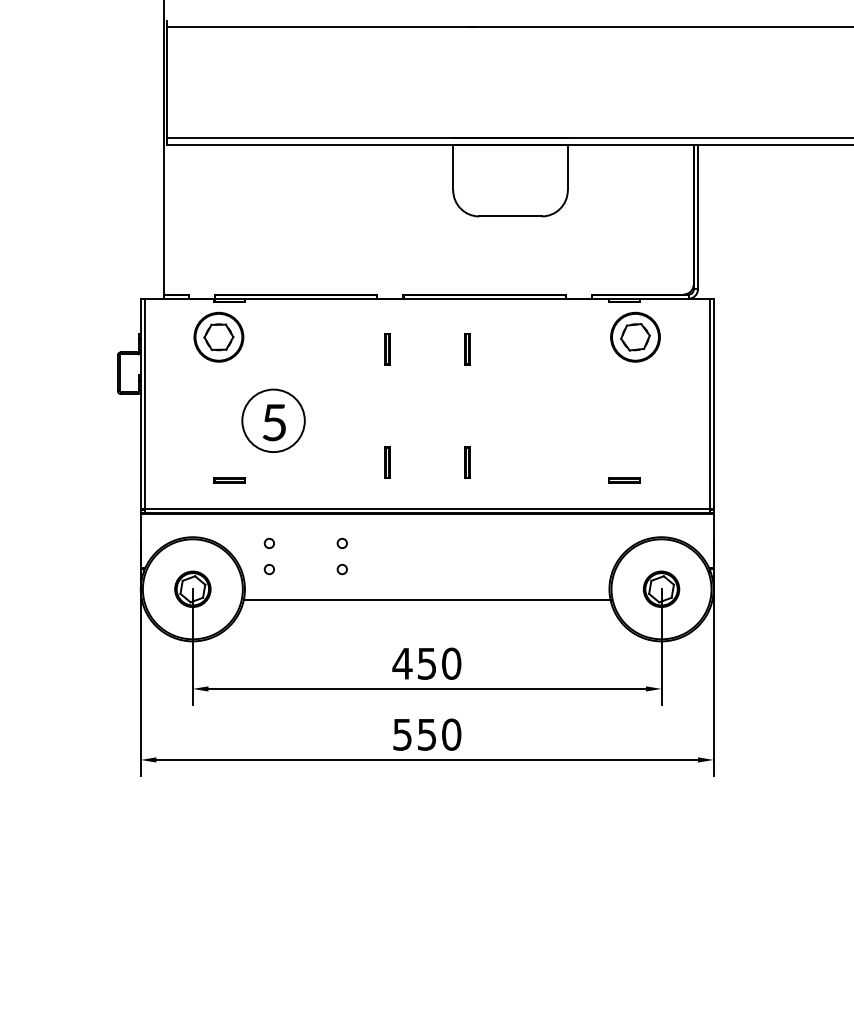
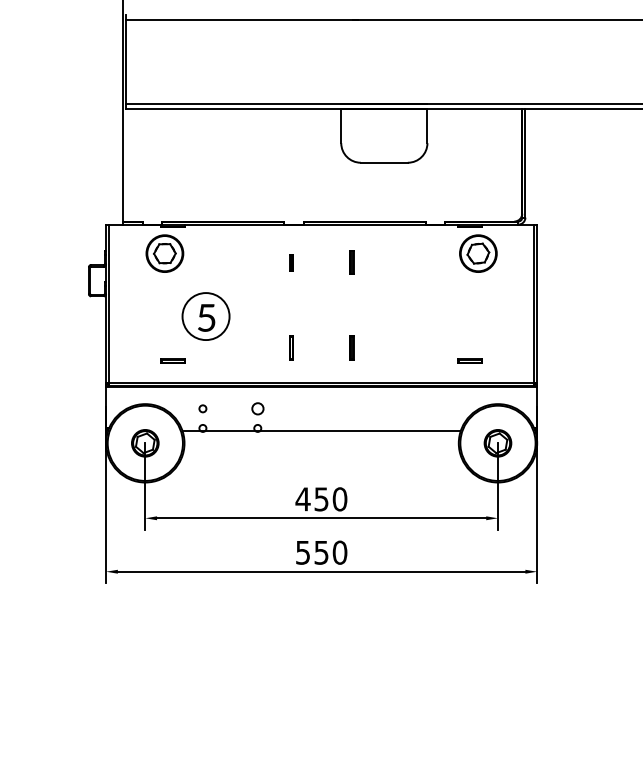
part: (387, 349) -> (291, 262), size x0.7
circle: (341, 543) -> (257, 408), size x1.6
line: (426, 599) -> (321, 430), moved

